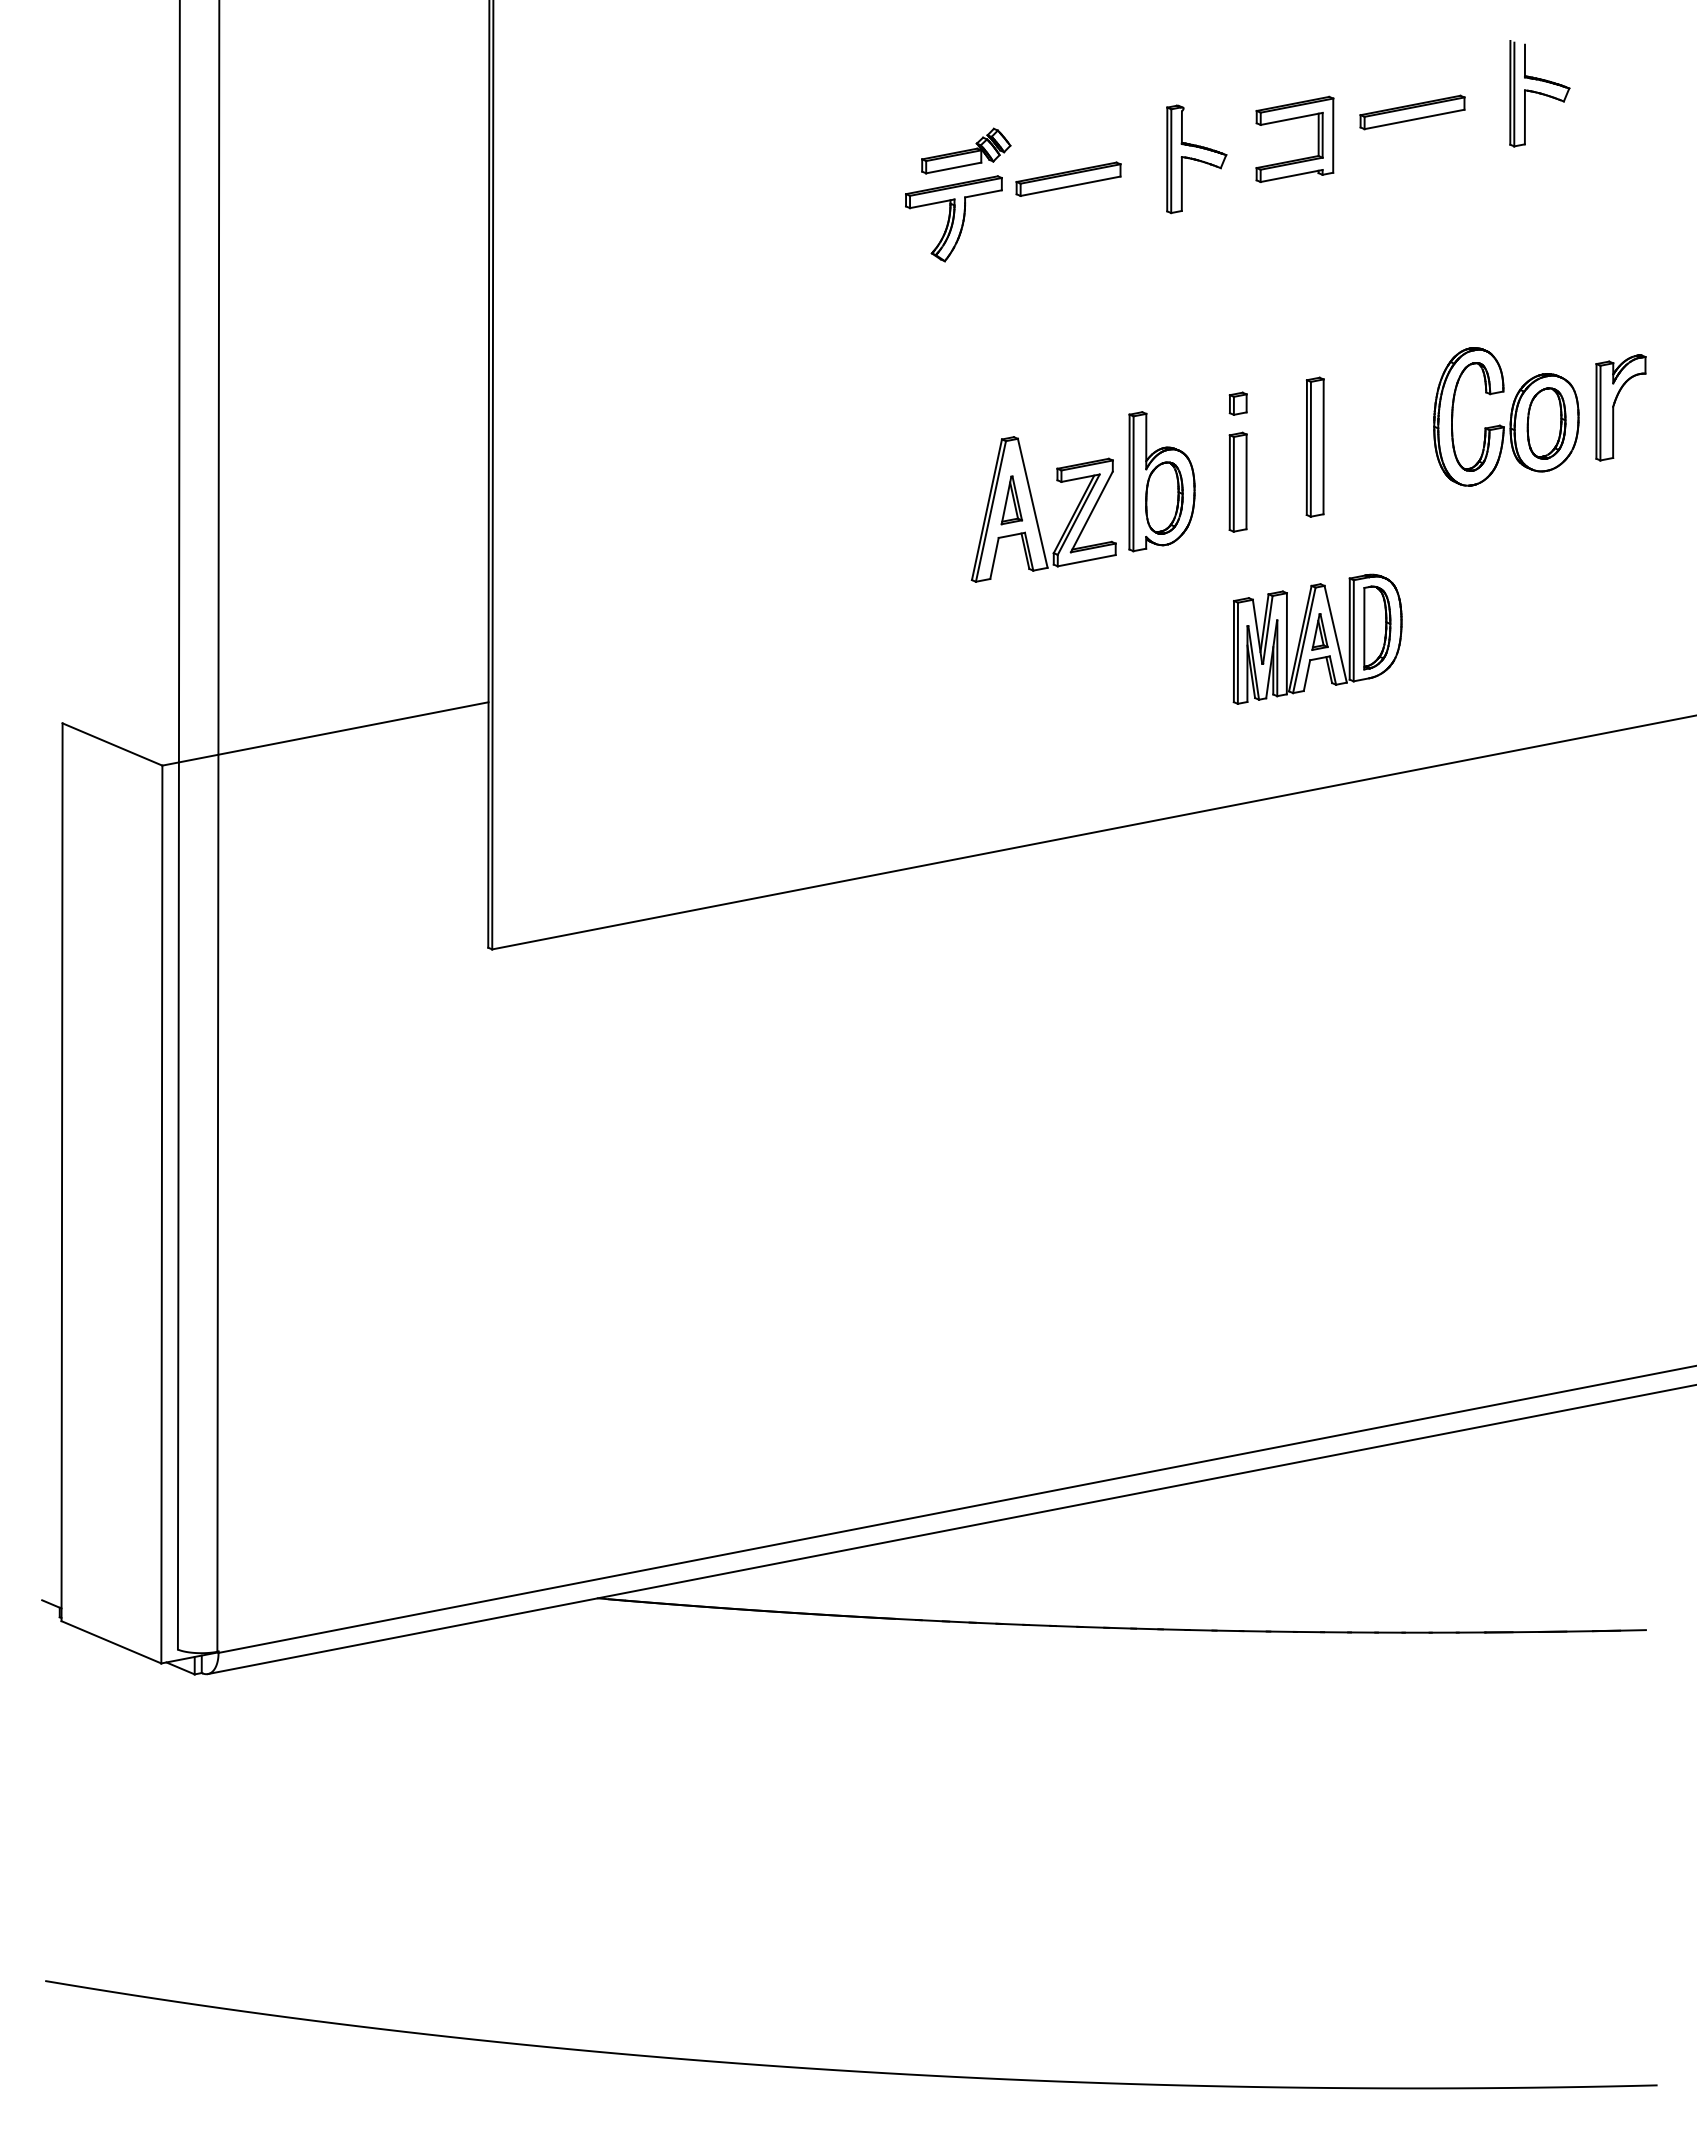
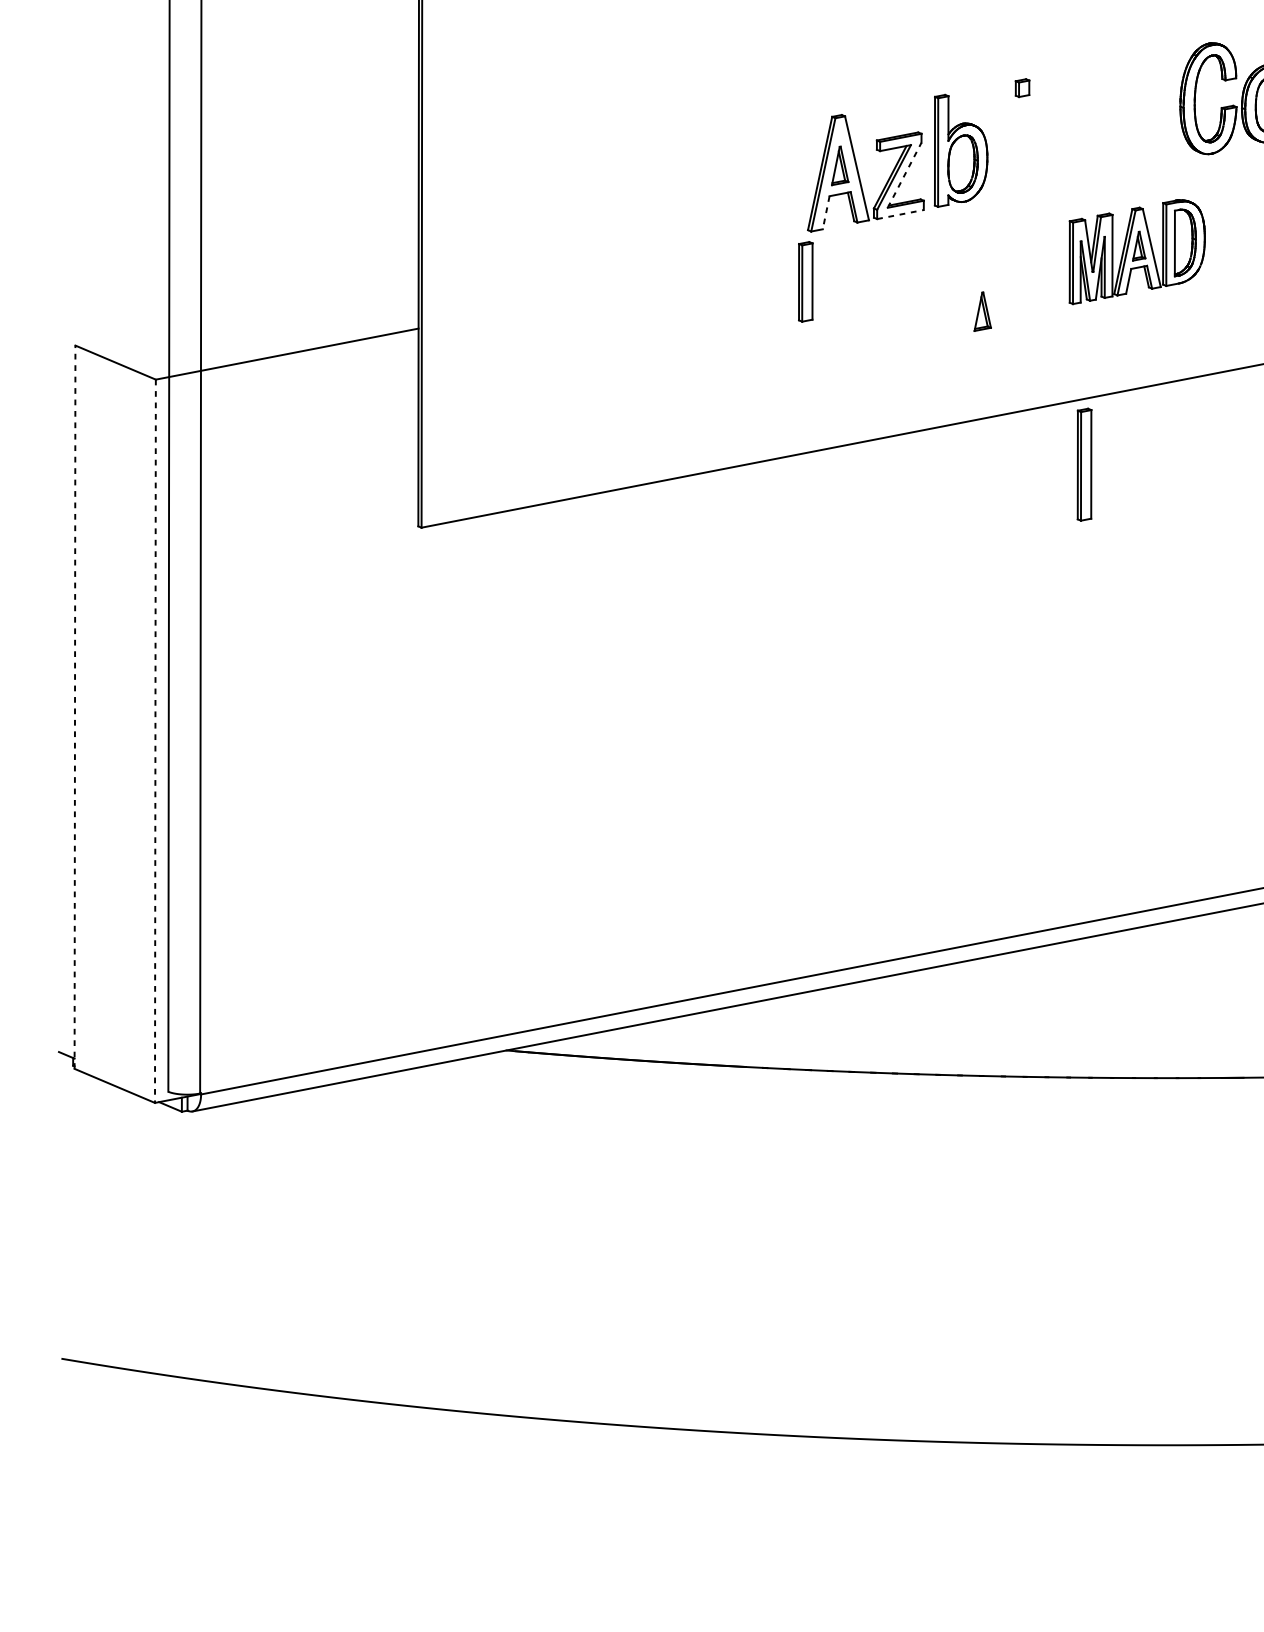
part: (1314, 446) -> (1083, 464), moved
part: (1237, 481) -> (805, 281), moved
line: (1092, 511) -> (905, 174), solid -> dashed
line: (994, 558) -> (826, 212), solid -> dashed
line: (1086, 560) -> (900, 214), solid -> dashed
part: (1317, 638) -> (1137, 251), moved
part: (1188, 681) -> (982, 311), added
line: (62, 1172) -> (75, 707), solid -> dashed
line: (161, 1214) -> (155, 741), solid -> dashed

